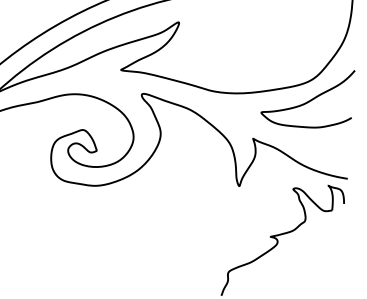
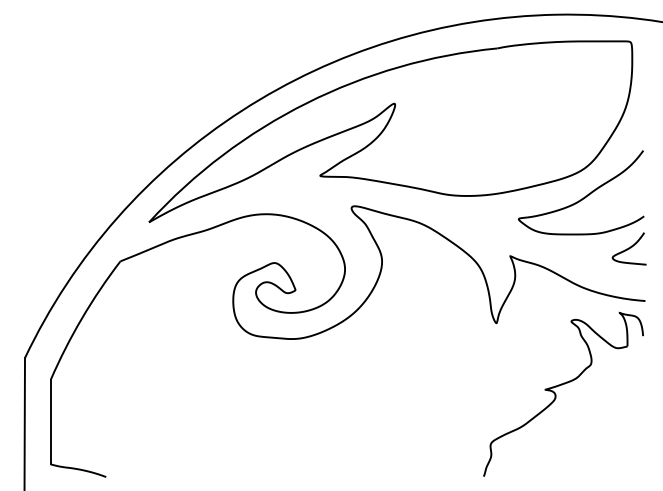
curve: (338, 140) -> (628, 248), added

